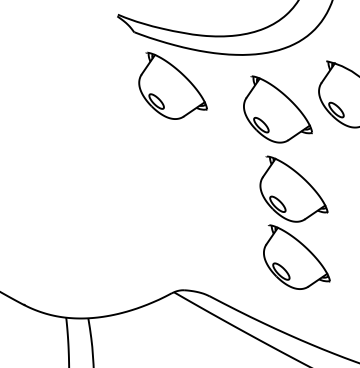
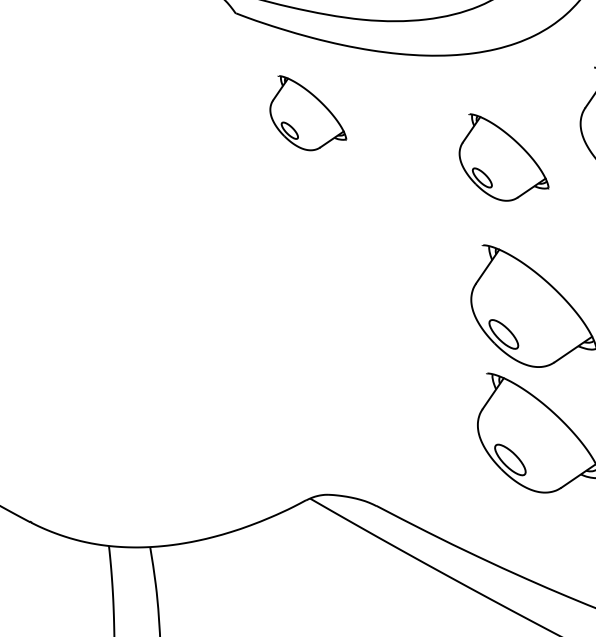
part: (172, 85) -> (307, 112), size x0.6
part: (277, 109) -> (503, 157), size x0.7

